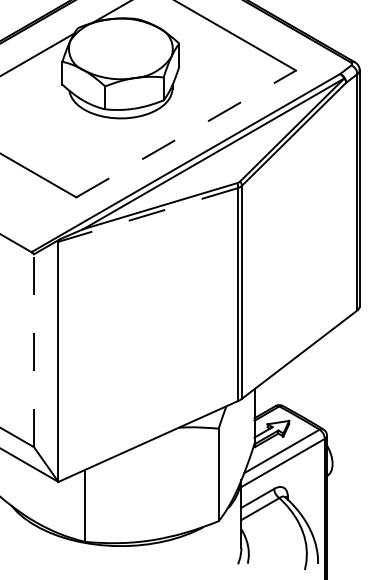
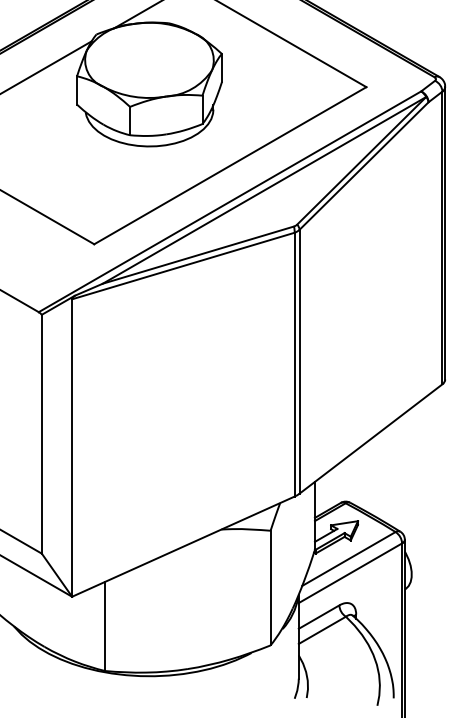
line: (186, 133) -> (230, 165), dashed -> solid
line: (147, 215) -> (182, 266), dashed -> solid
line: (33, 350) -> (41, 433), dashed -> solid

